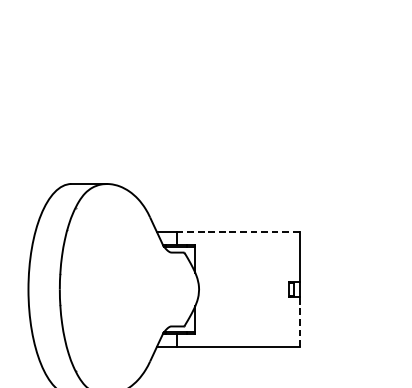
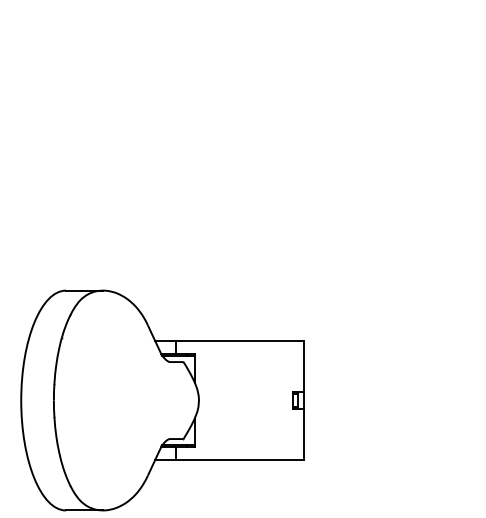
line: (237, 231) -> (239, 340), dashed -> solid
line: (299, 322) -> (303, 434), dashed -> solid

